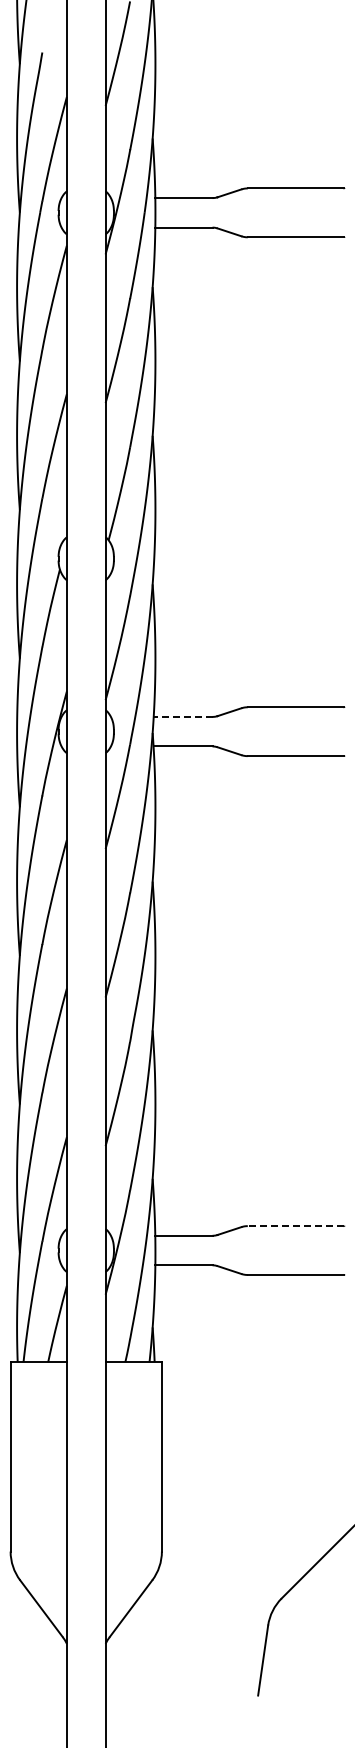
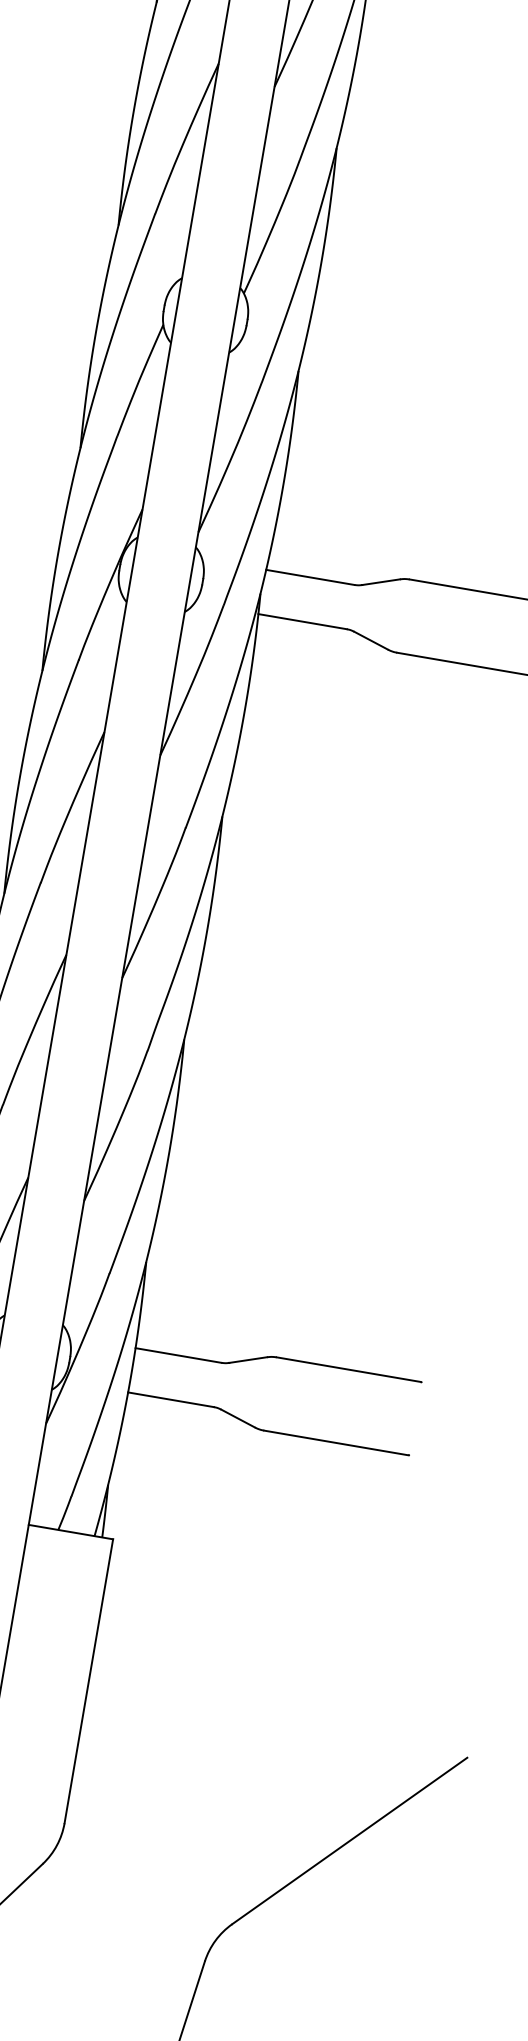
line: (182, 716) -> (309, 576), dashed -> solid
line: (295, 1226) -> (348, 1370), dashed -> solid

